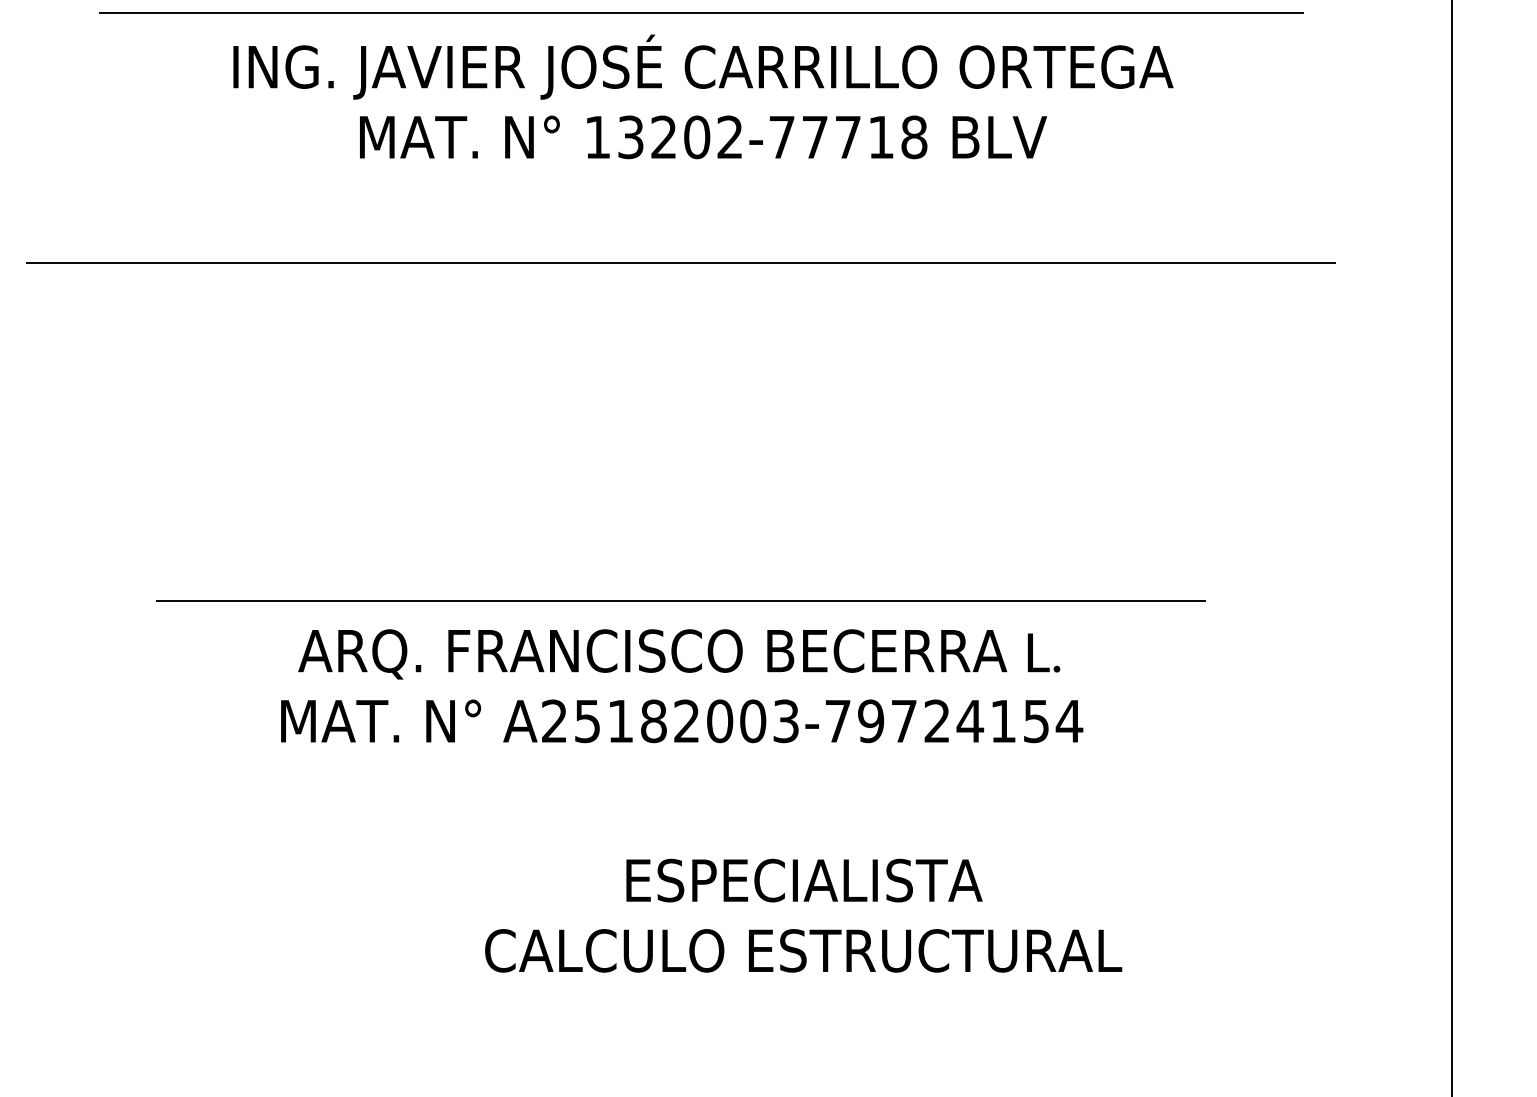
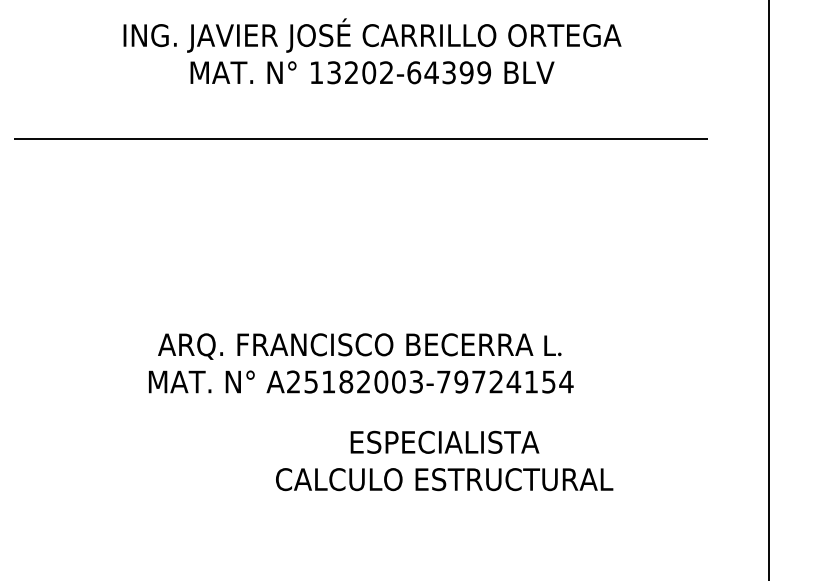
line: (699, 12) -> (370, 6), removed
text: (848, 136) -> (449, 72), 13202-77718 -> 13202-64399
line: (680, 601) -> (360, 318), removed
text: (803, 914) -> (444, 460), moved

